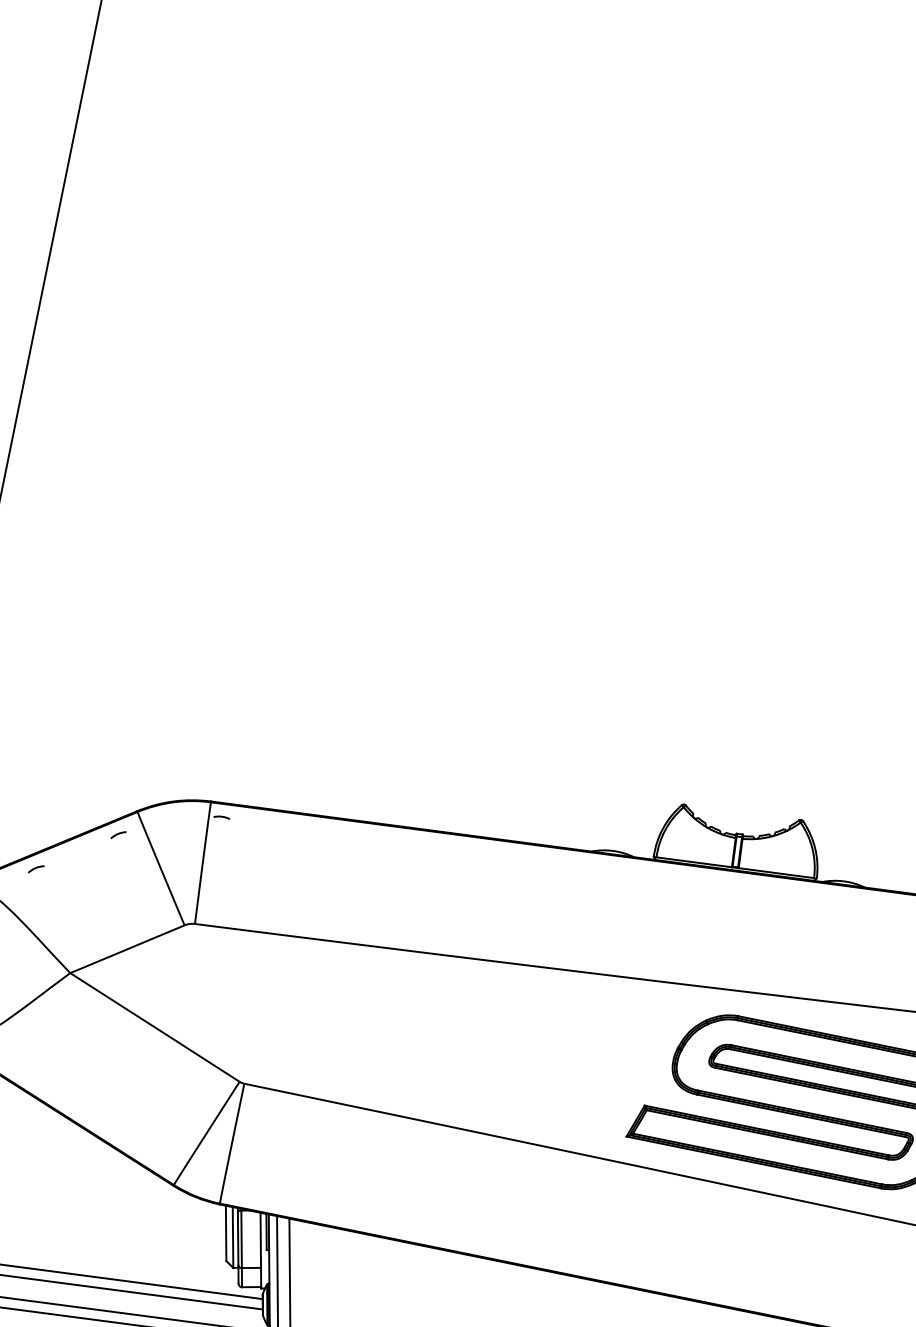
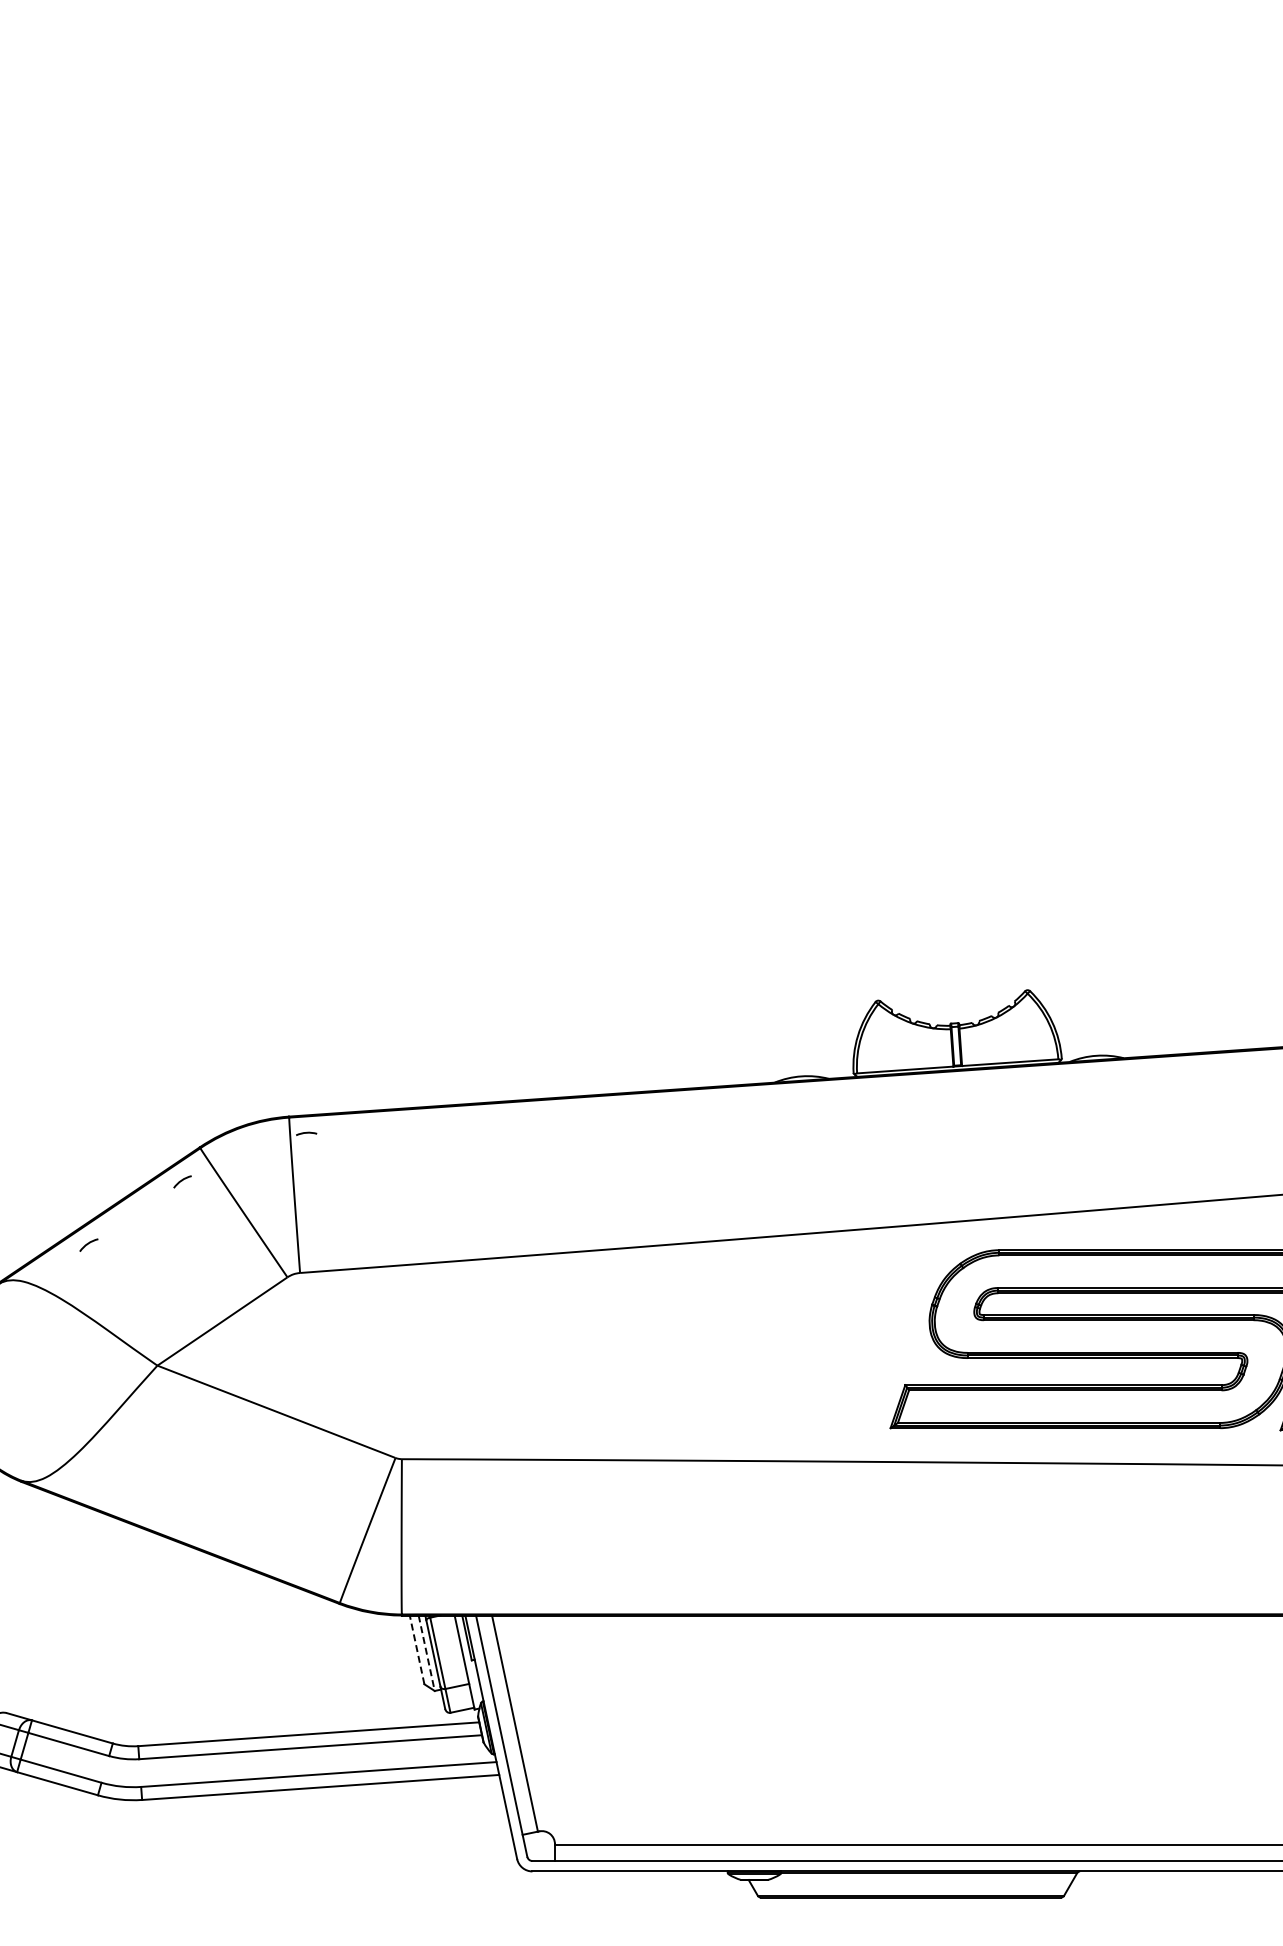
line: (226, 1233) -> (417, 1649), solid -> dashed
line: (232, 1237) -> (426, 1653), solid -> dashed

